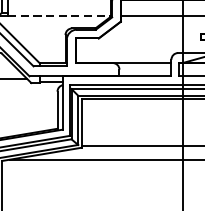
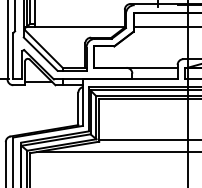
line: (59, 16) -> (80, 27), dashed -> solid

